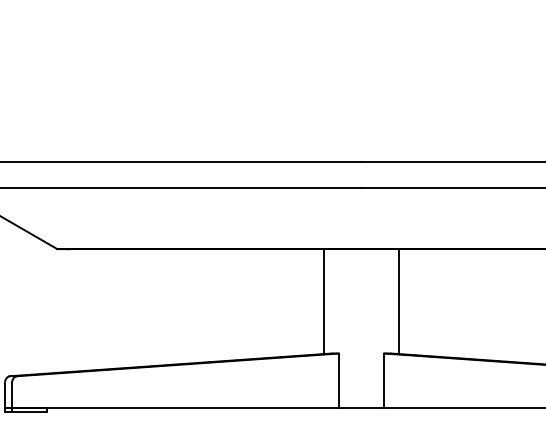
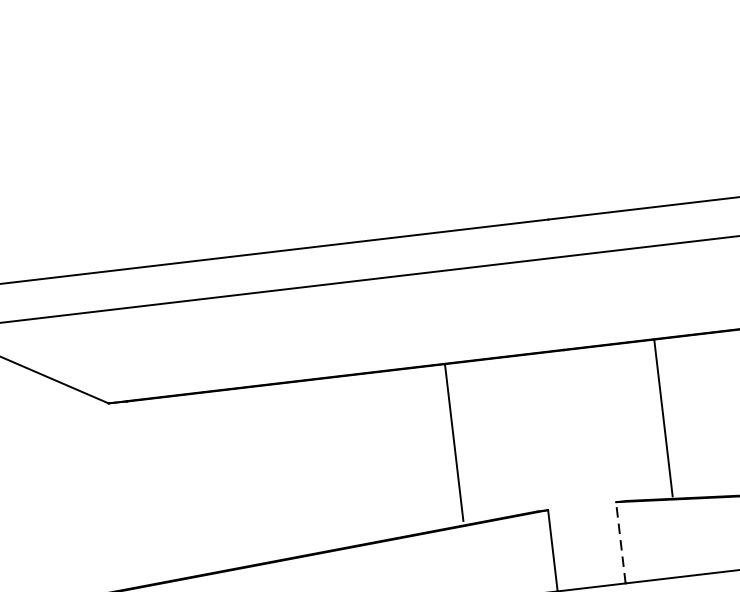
line: (324, 301) -> (454, 442), moved
line: (398, 301) -> (662, 417), moved
line: (384, 380) -> (621, 542), solid -> dashed

